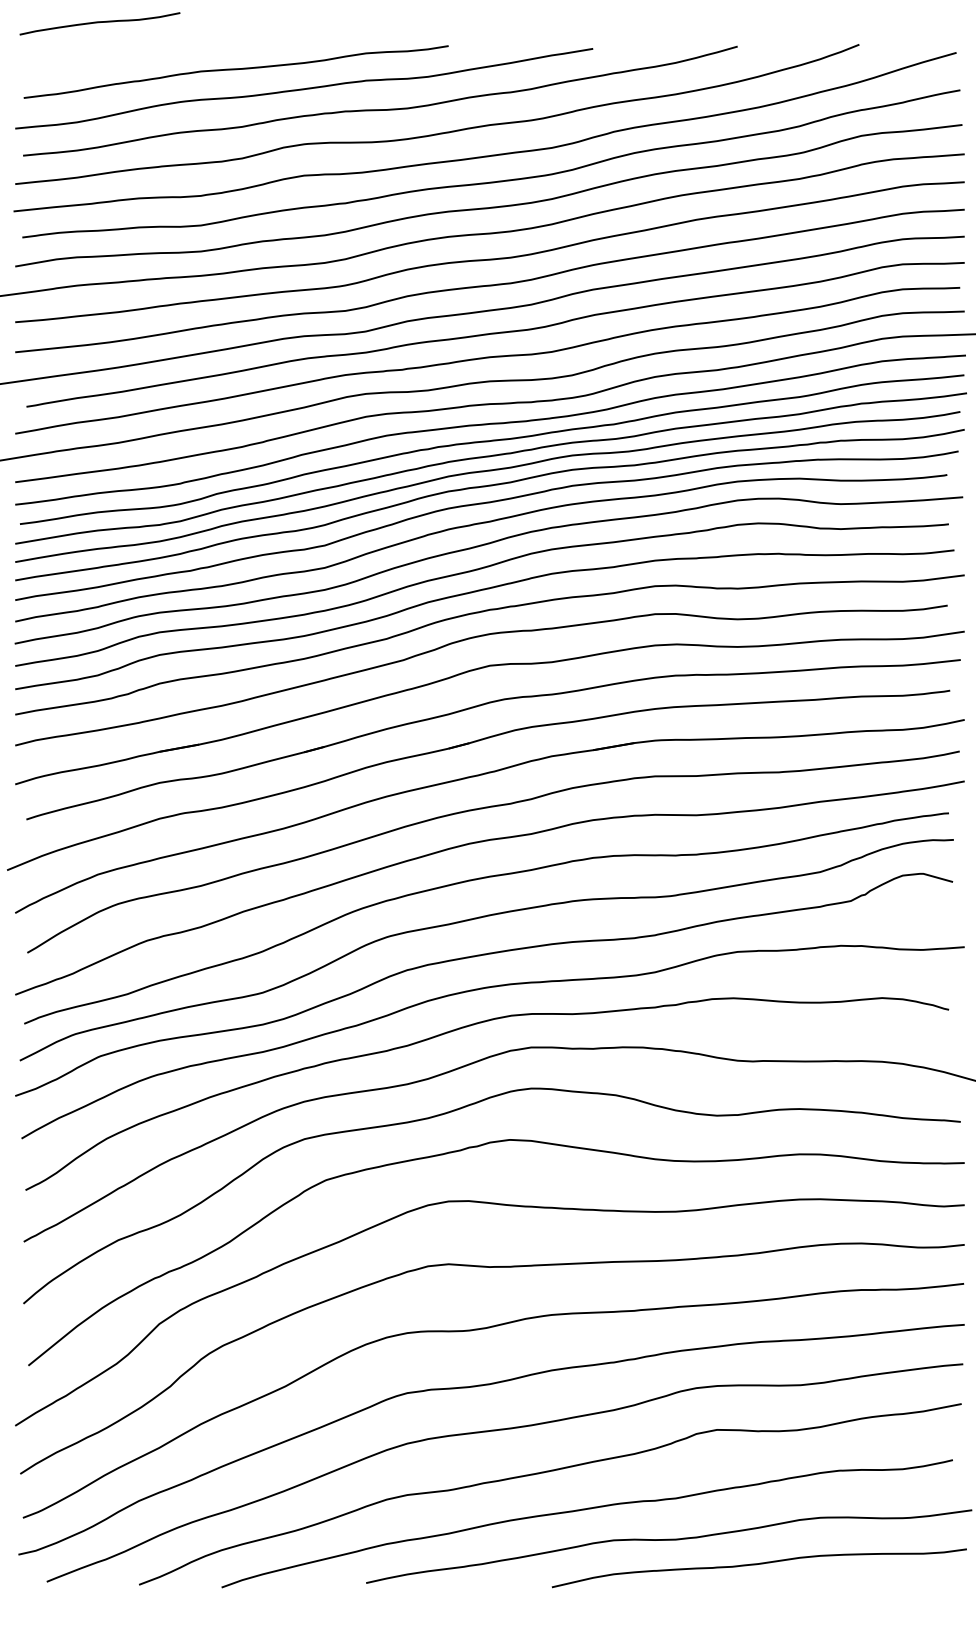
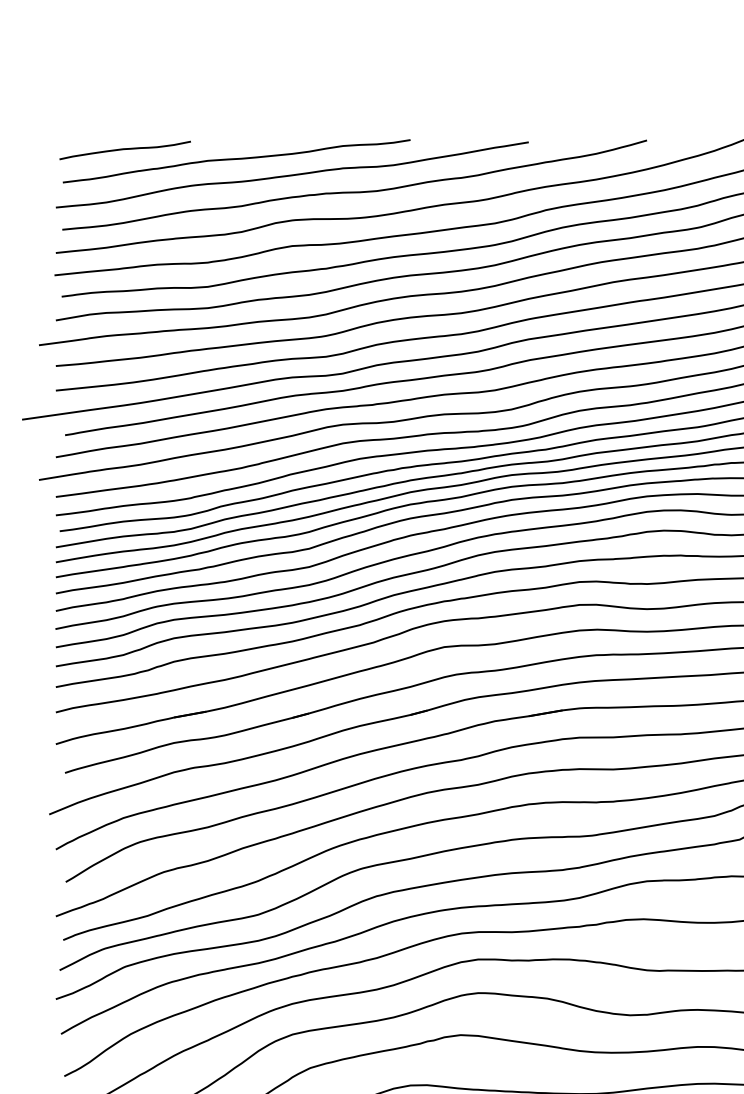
curve: (99, 23) -> (124, 150), moved

